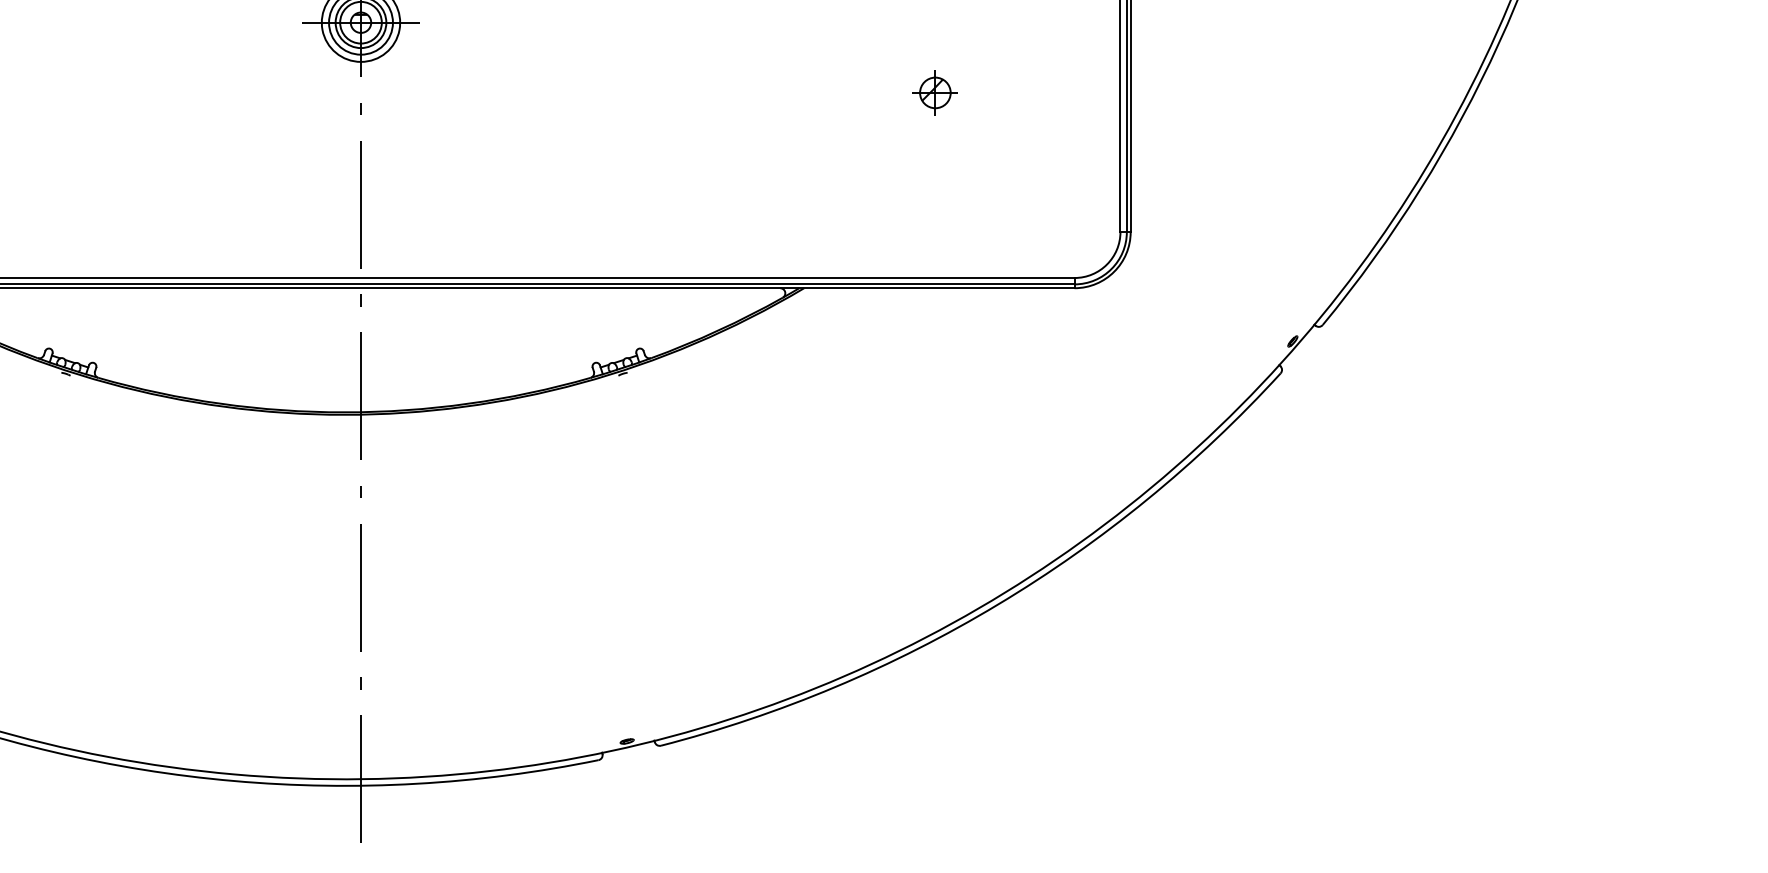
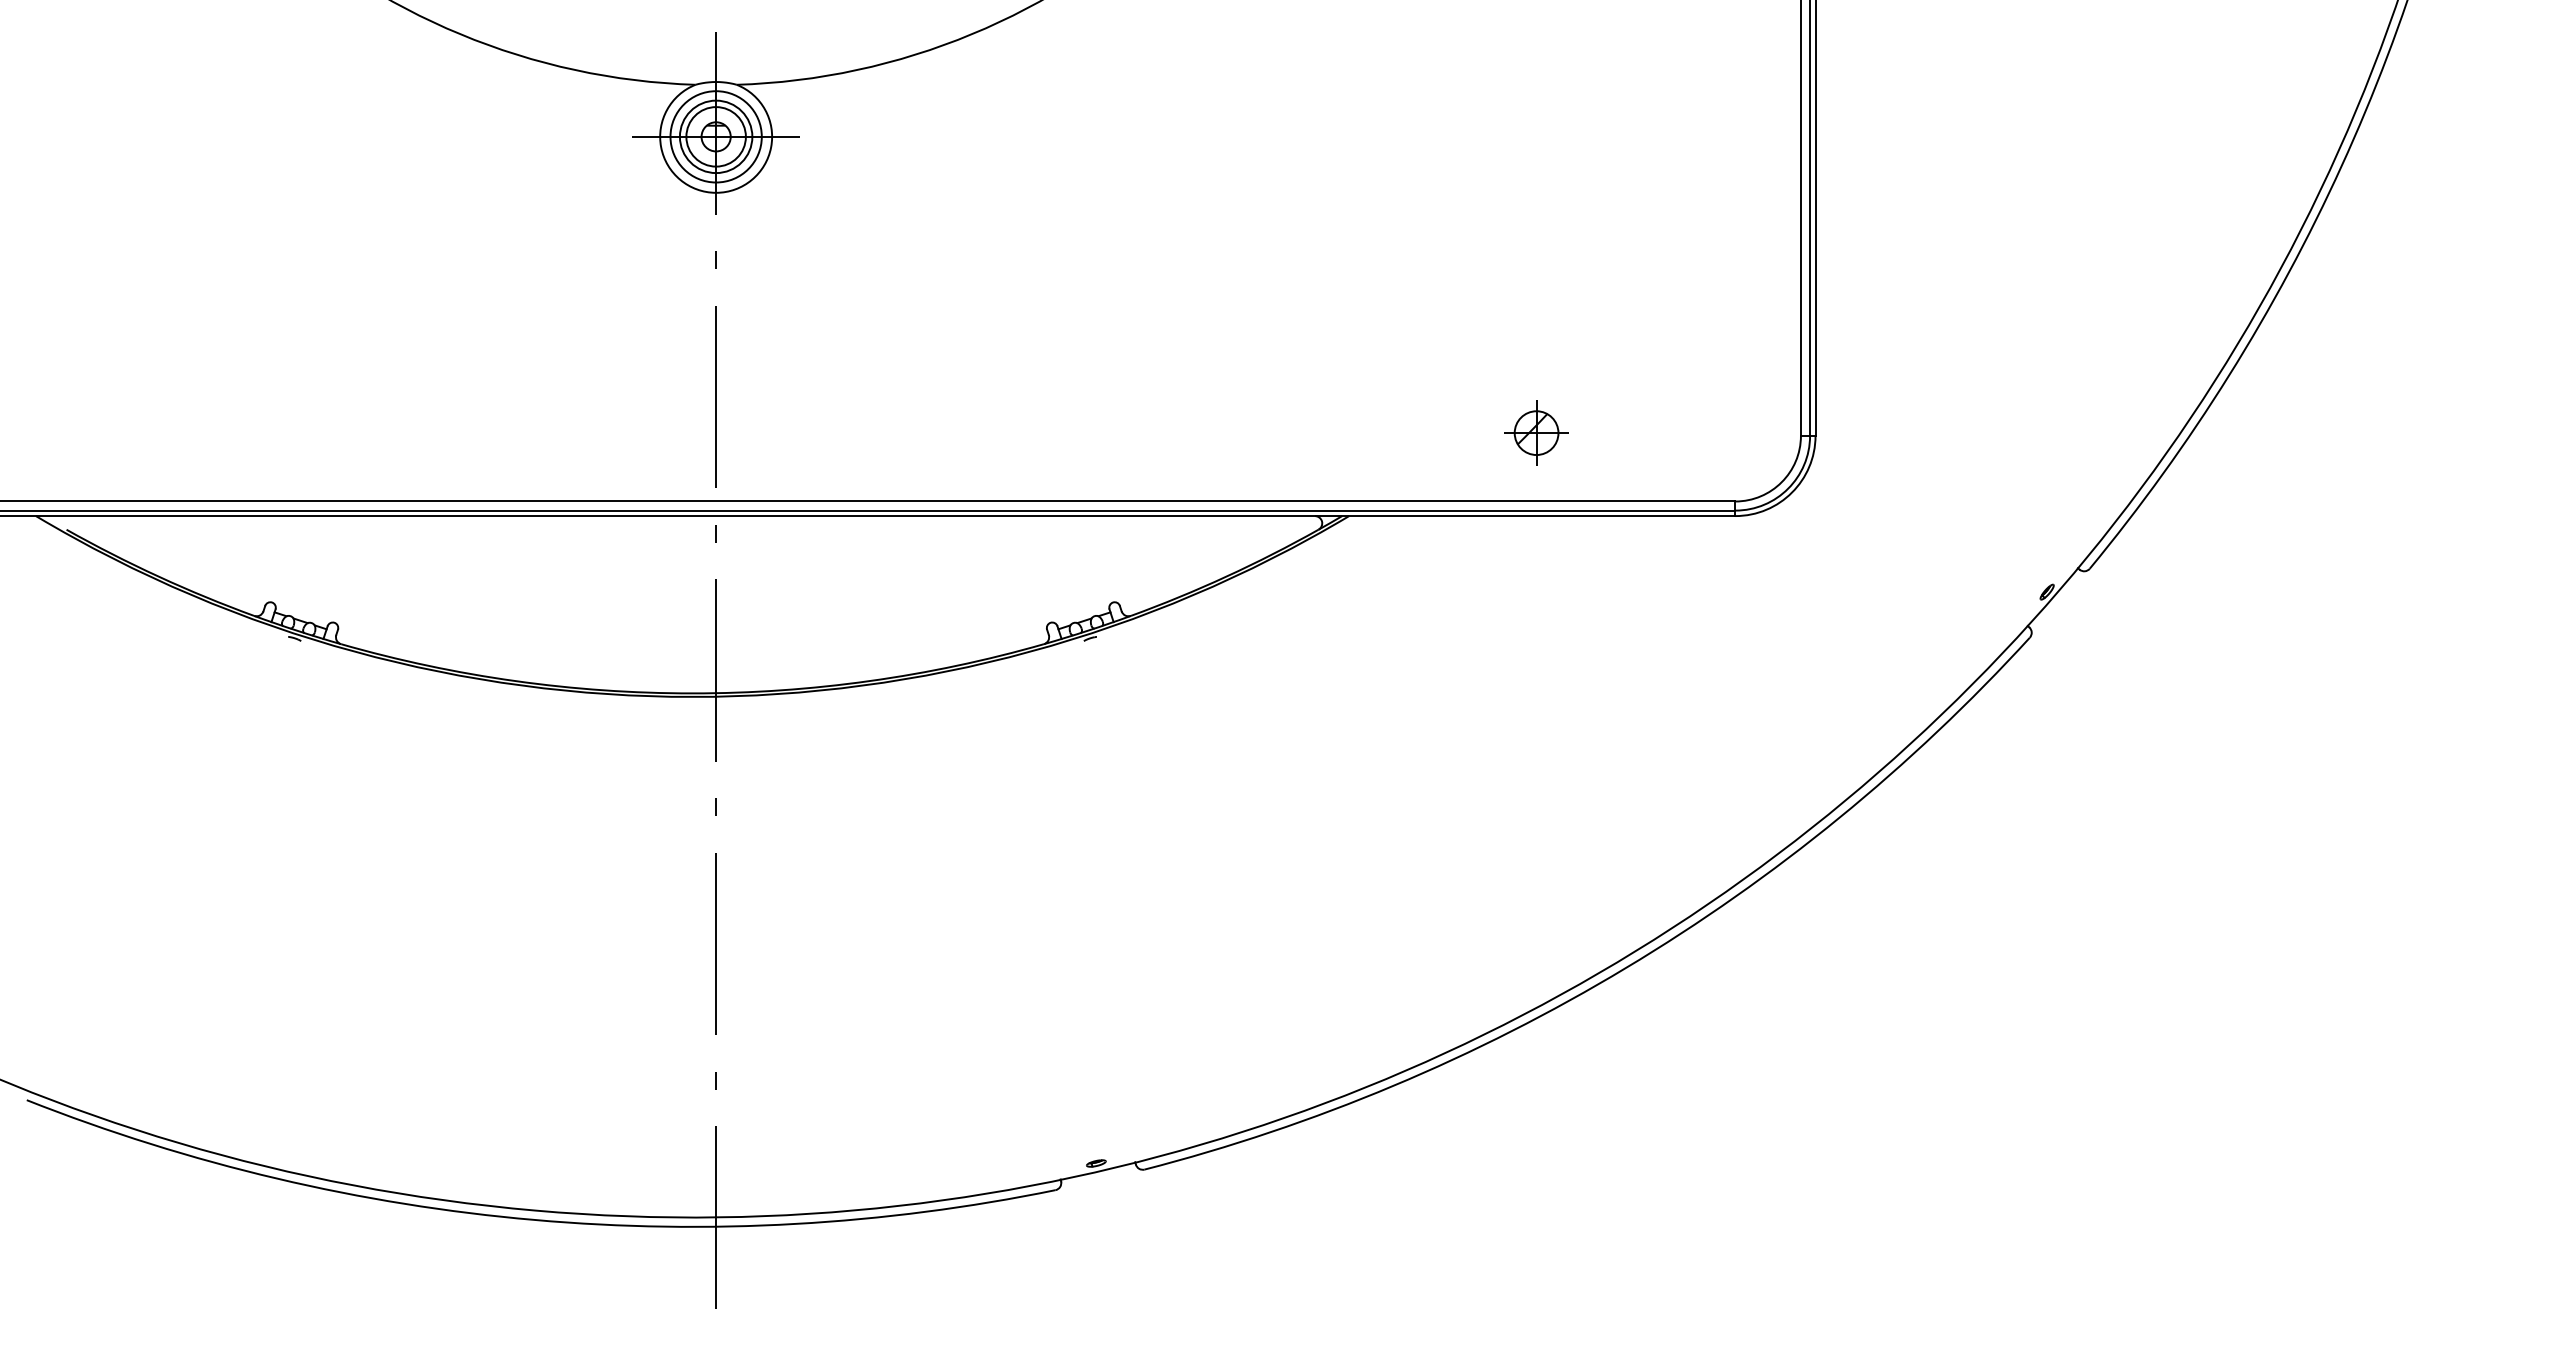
part: (935, 92) -> (1536, 432), moved

